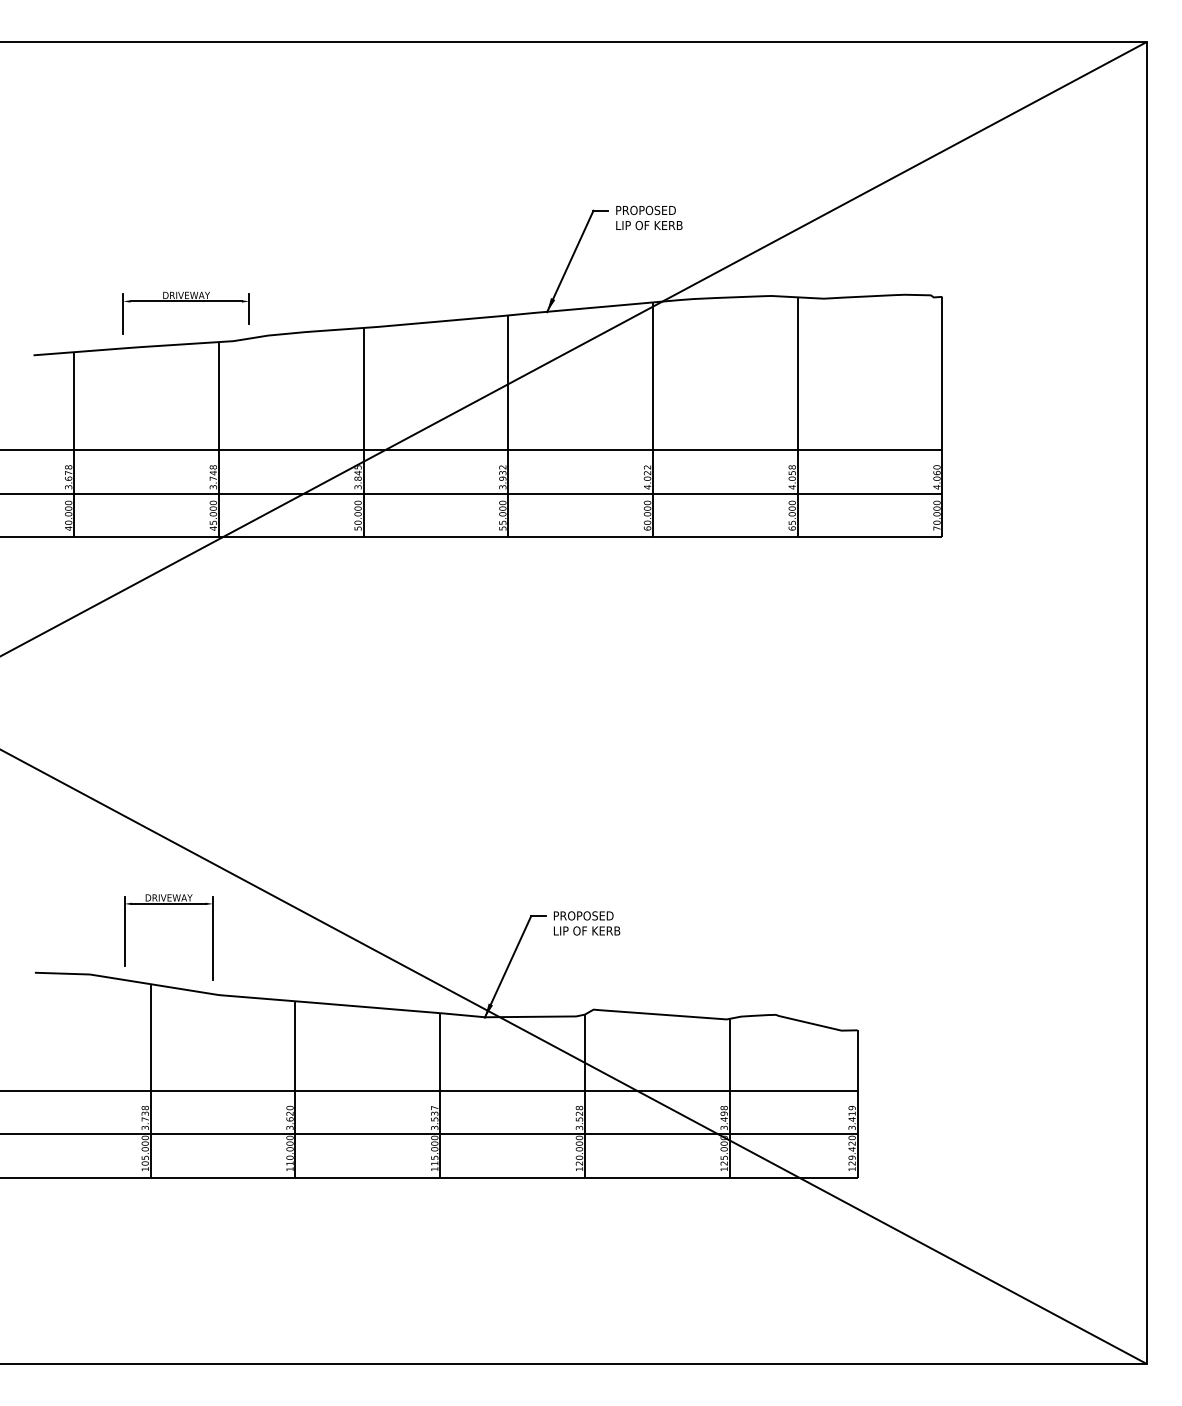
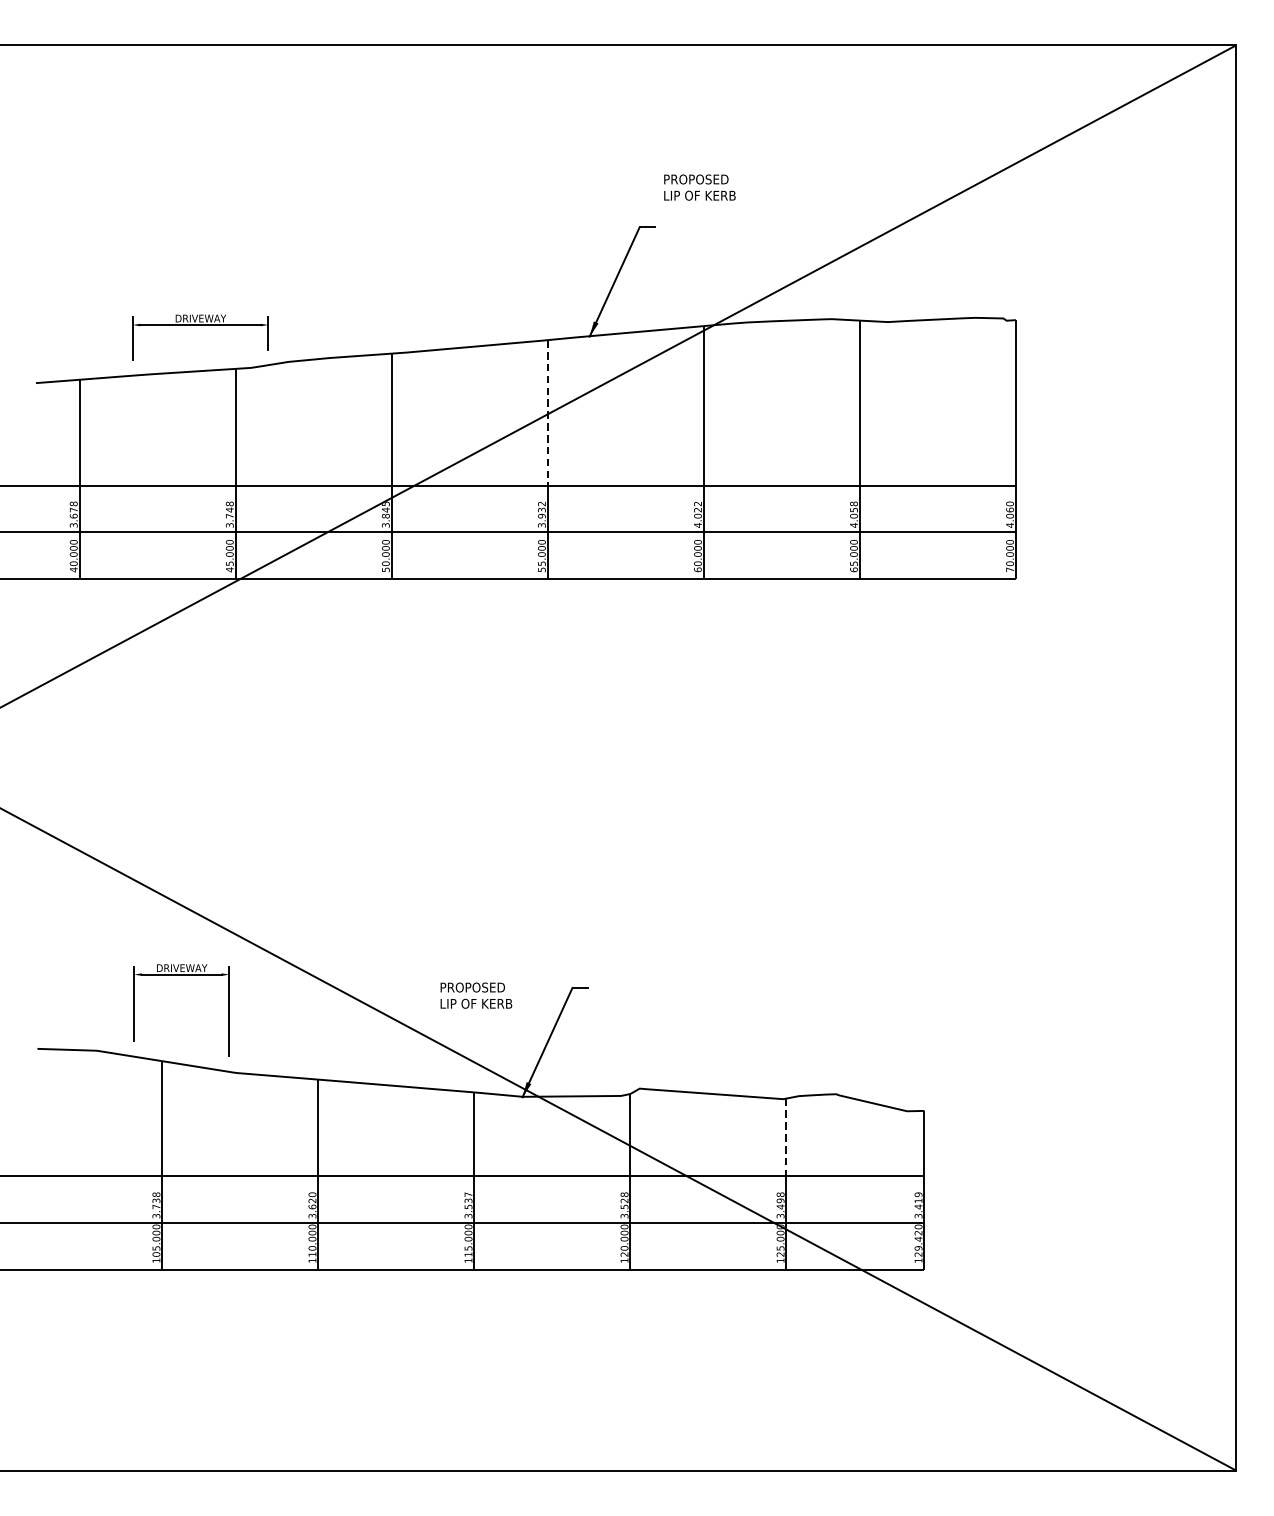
text: (649, 217) -> (700, 187), moved
line: (508, 383) -> (548, 413), solid -> dashed
text: (587, 923) -> (476, 995), moved
line: (729, 1055) -> (786, 1138), solid -> dashed

